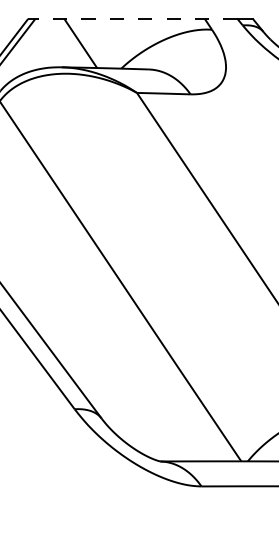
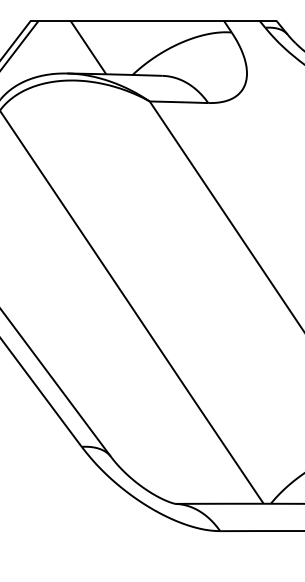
line: (132, 18) -> (144, 20), dashed -> solid

